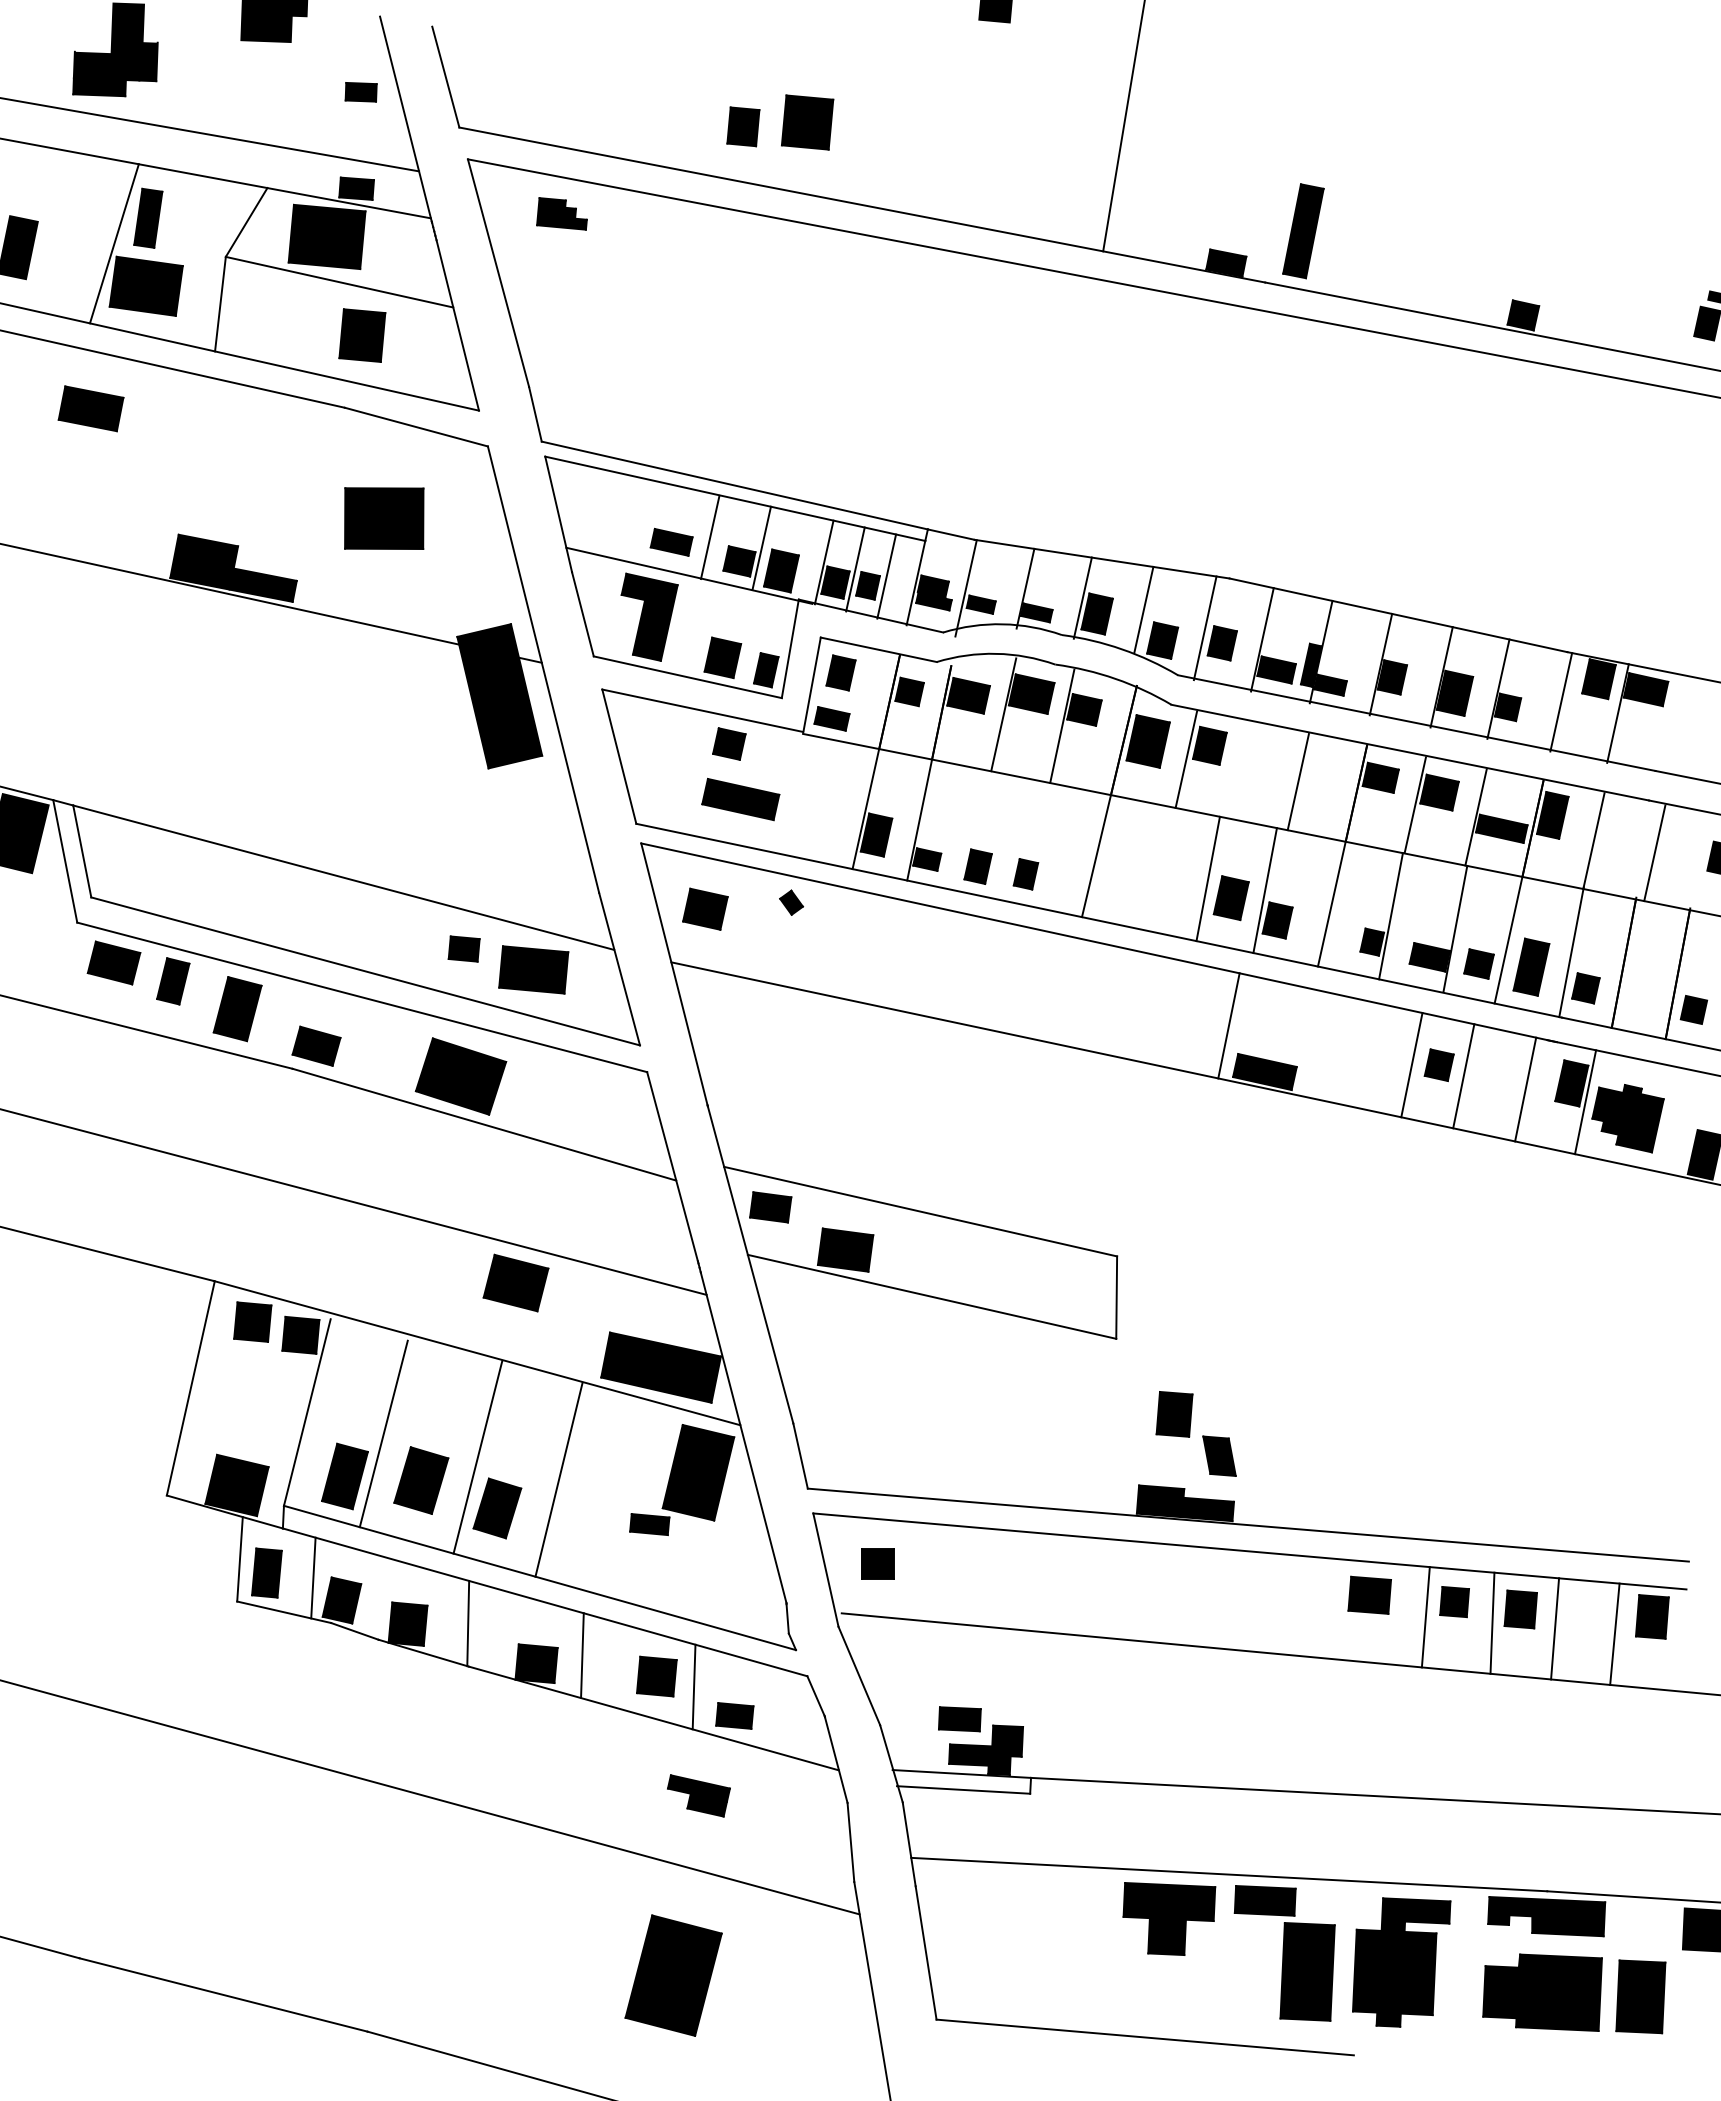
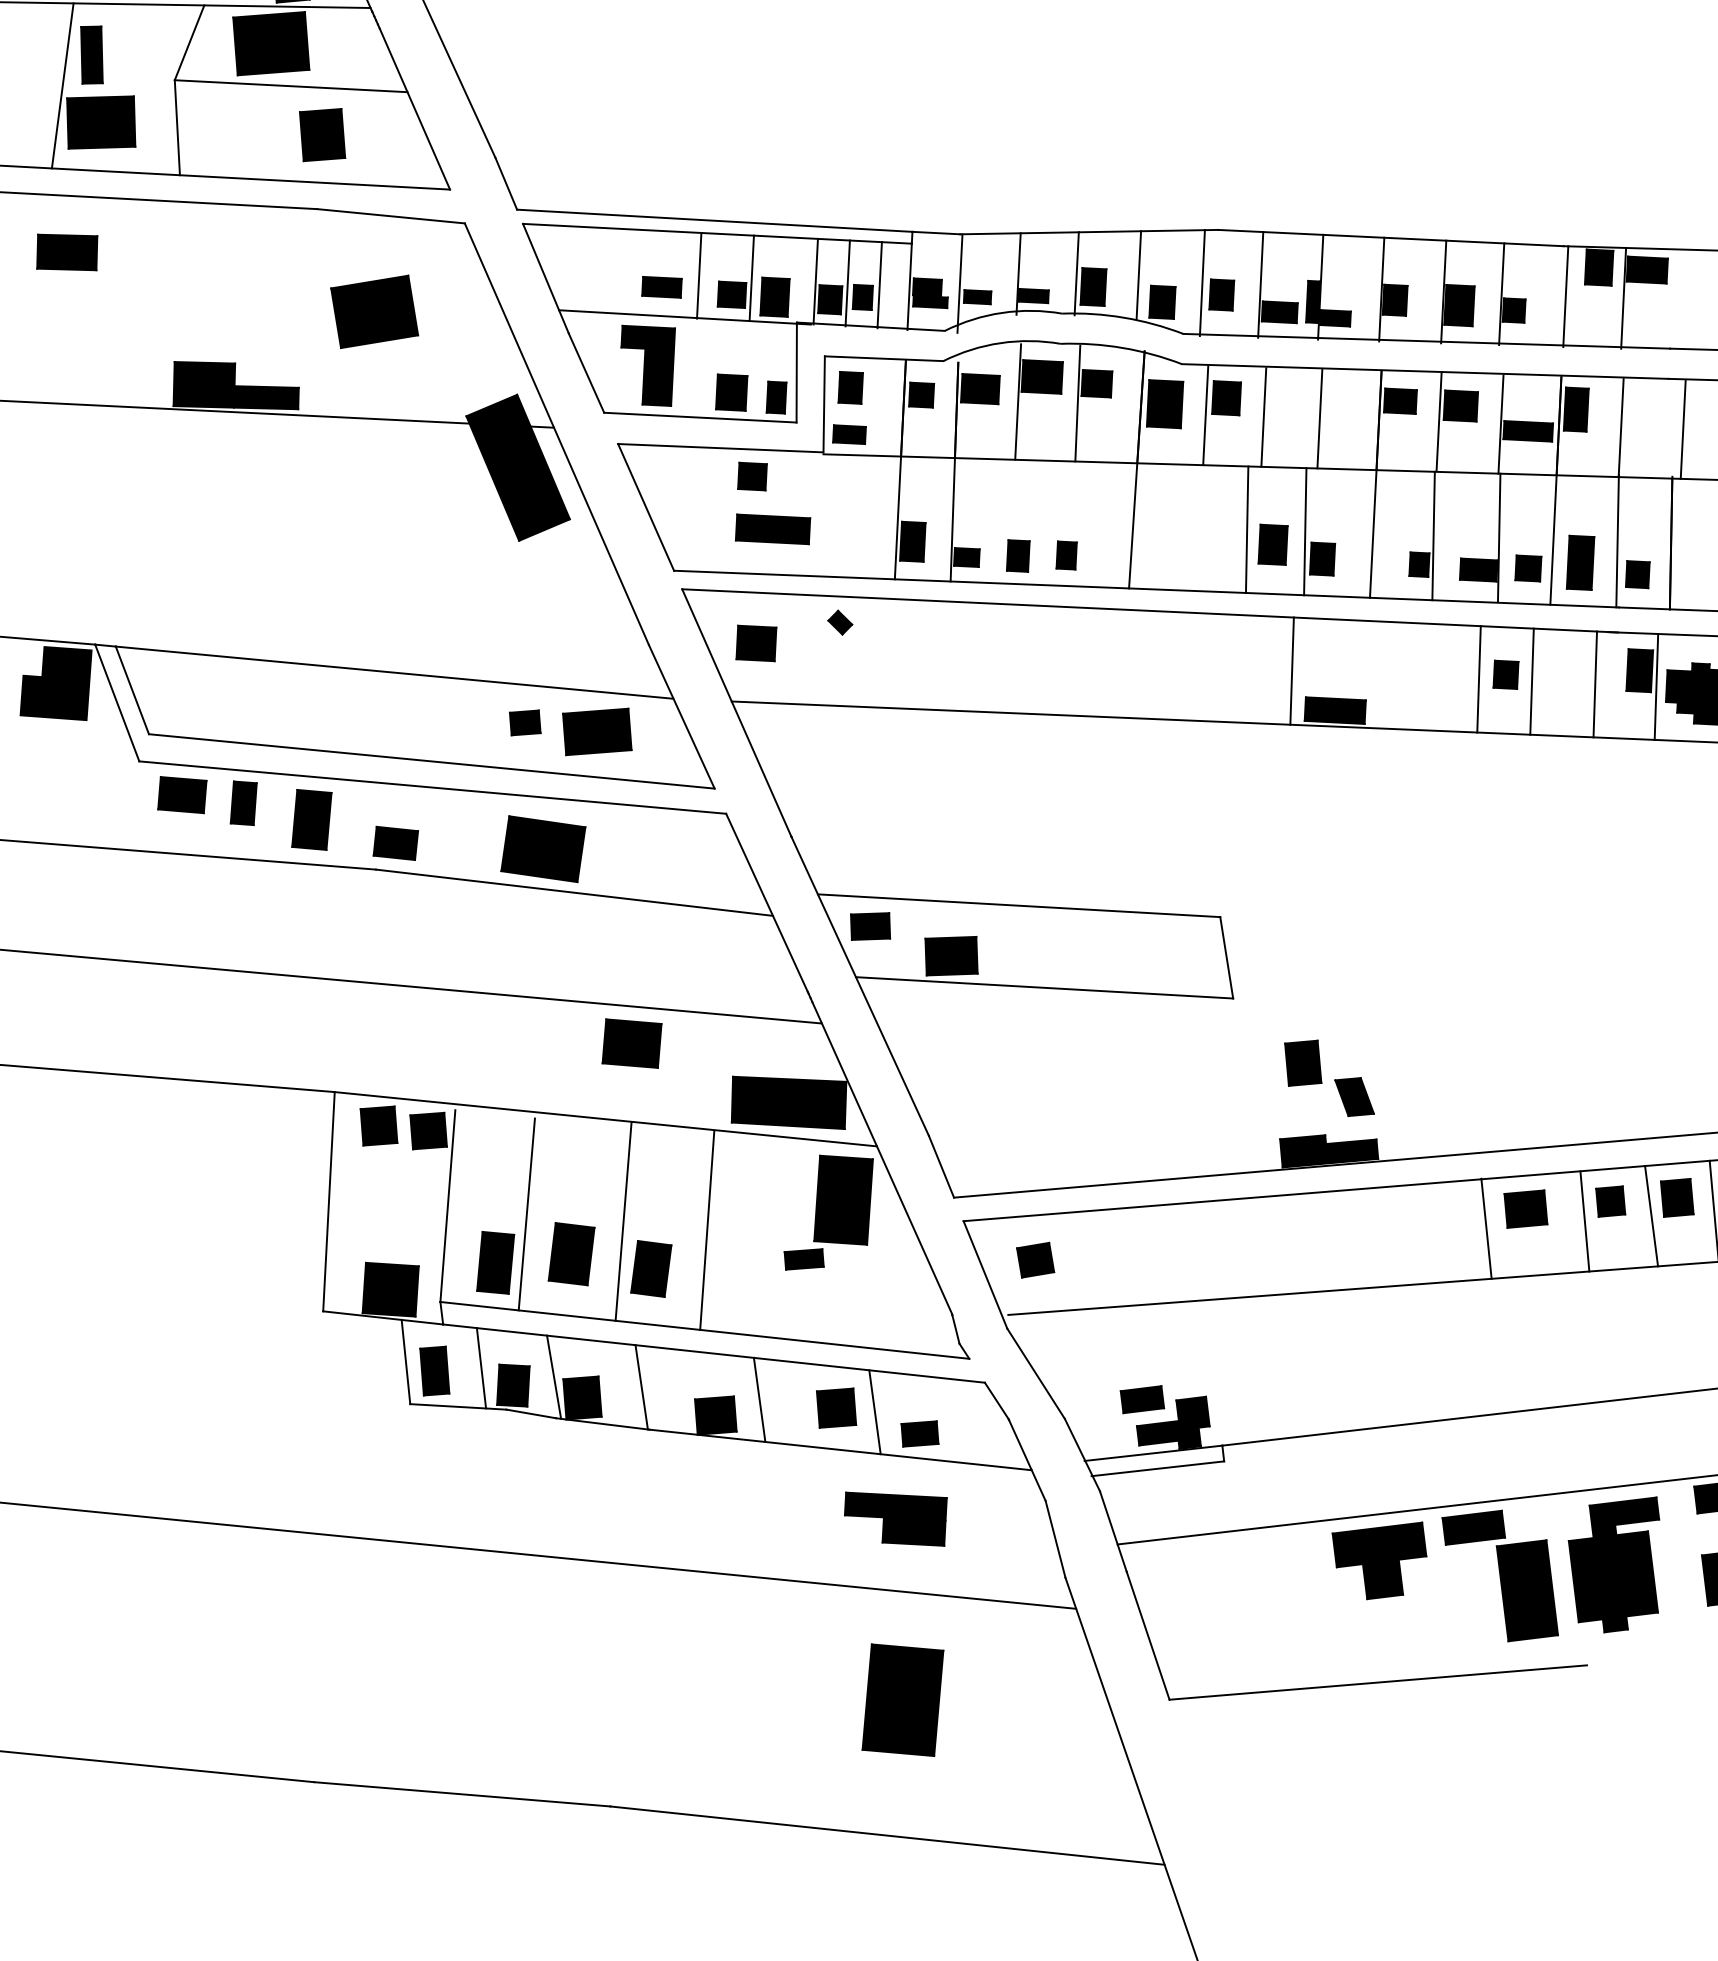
line: (1242, 770) -> (1262, 417), added
line: (383, 1598) -> (553, 1376), added
line: (1327, 1607) -> (1486, 1228), added
part: (698, 1795) -> (897, 1518), size x1.67

